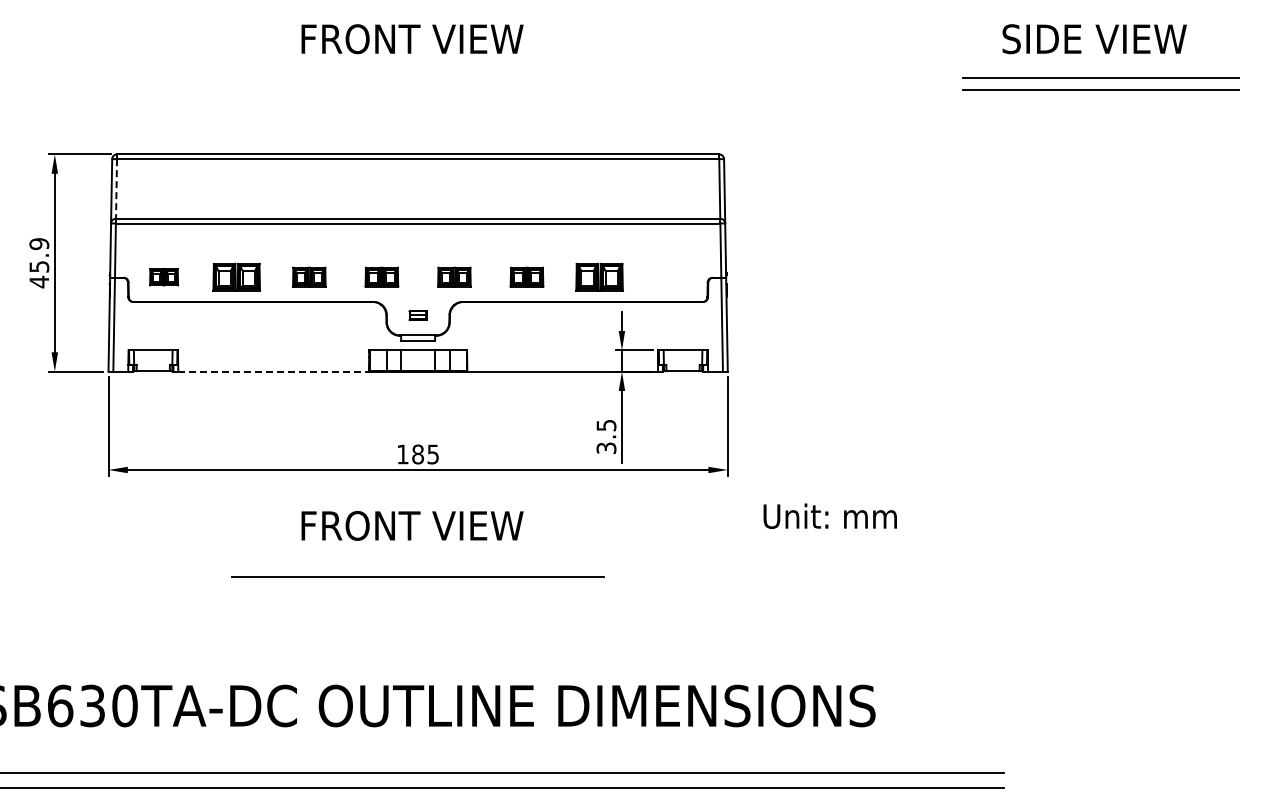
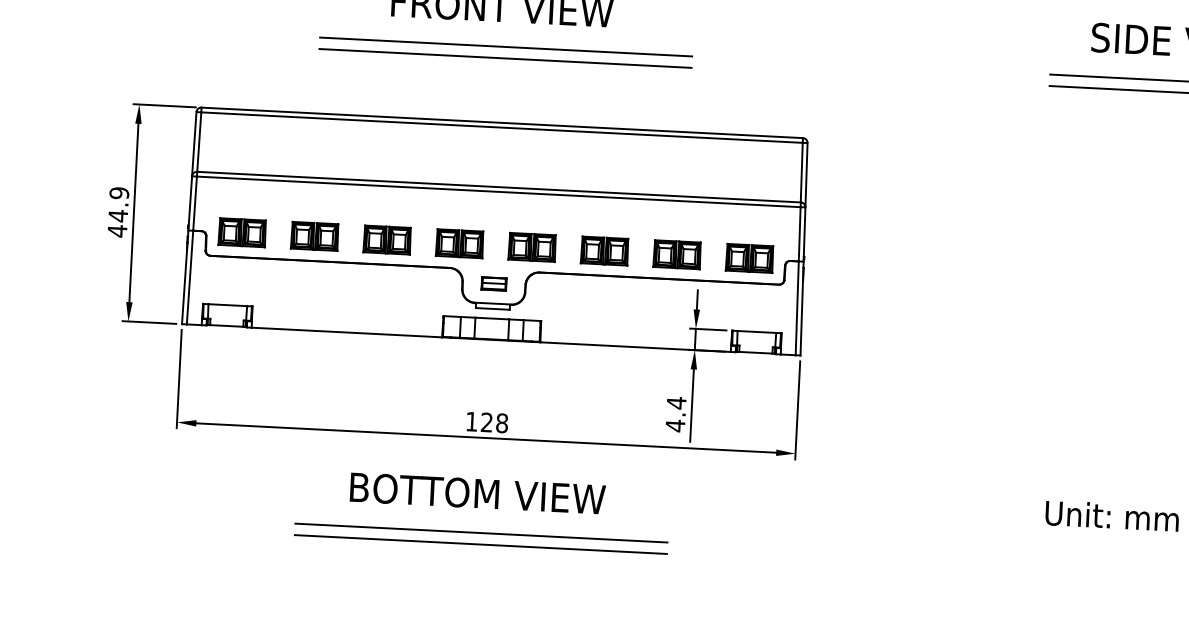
line: (417, 78) -> (505, 47), added
line: (417, 89) -> (504, 58), added
line: (116, 188) -> (199, 141), dashed -> solid
text: (39, 266) -> (118, 215), 45.9 -> 44.9
part: (163, 276) -> (241, 231), size x1.67
part: (309, 276) -> (387, 239), size x1.43
part: (381, 276) -> (459, 242), size x1.43
part: (454, 276) -> (532, 246), size x1.43
part: (526, 276) -> (604, 250), size x1.43
part: (671, 276) -> (749, 257), added
part: (417, 315) -> (493, 283), size x1.43
line: (274, 371) -> (347, 332), dashed -> solid
text: (606, 436) -> (676, 414), 3.5 -> 4.4
text: (425, 454) -> (494, 422), 185 -> 128
text: (829, 515) -> (1111, 515), moved
text: (412, 525) -> (477, 493), FRONT VIEW -> BOTTOM VIEW
line: (417, 565) -> (480, 533), added

